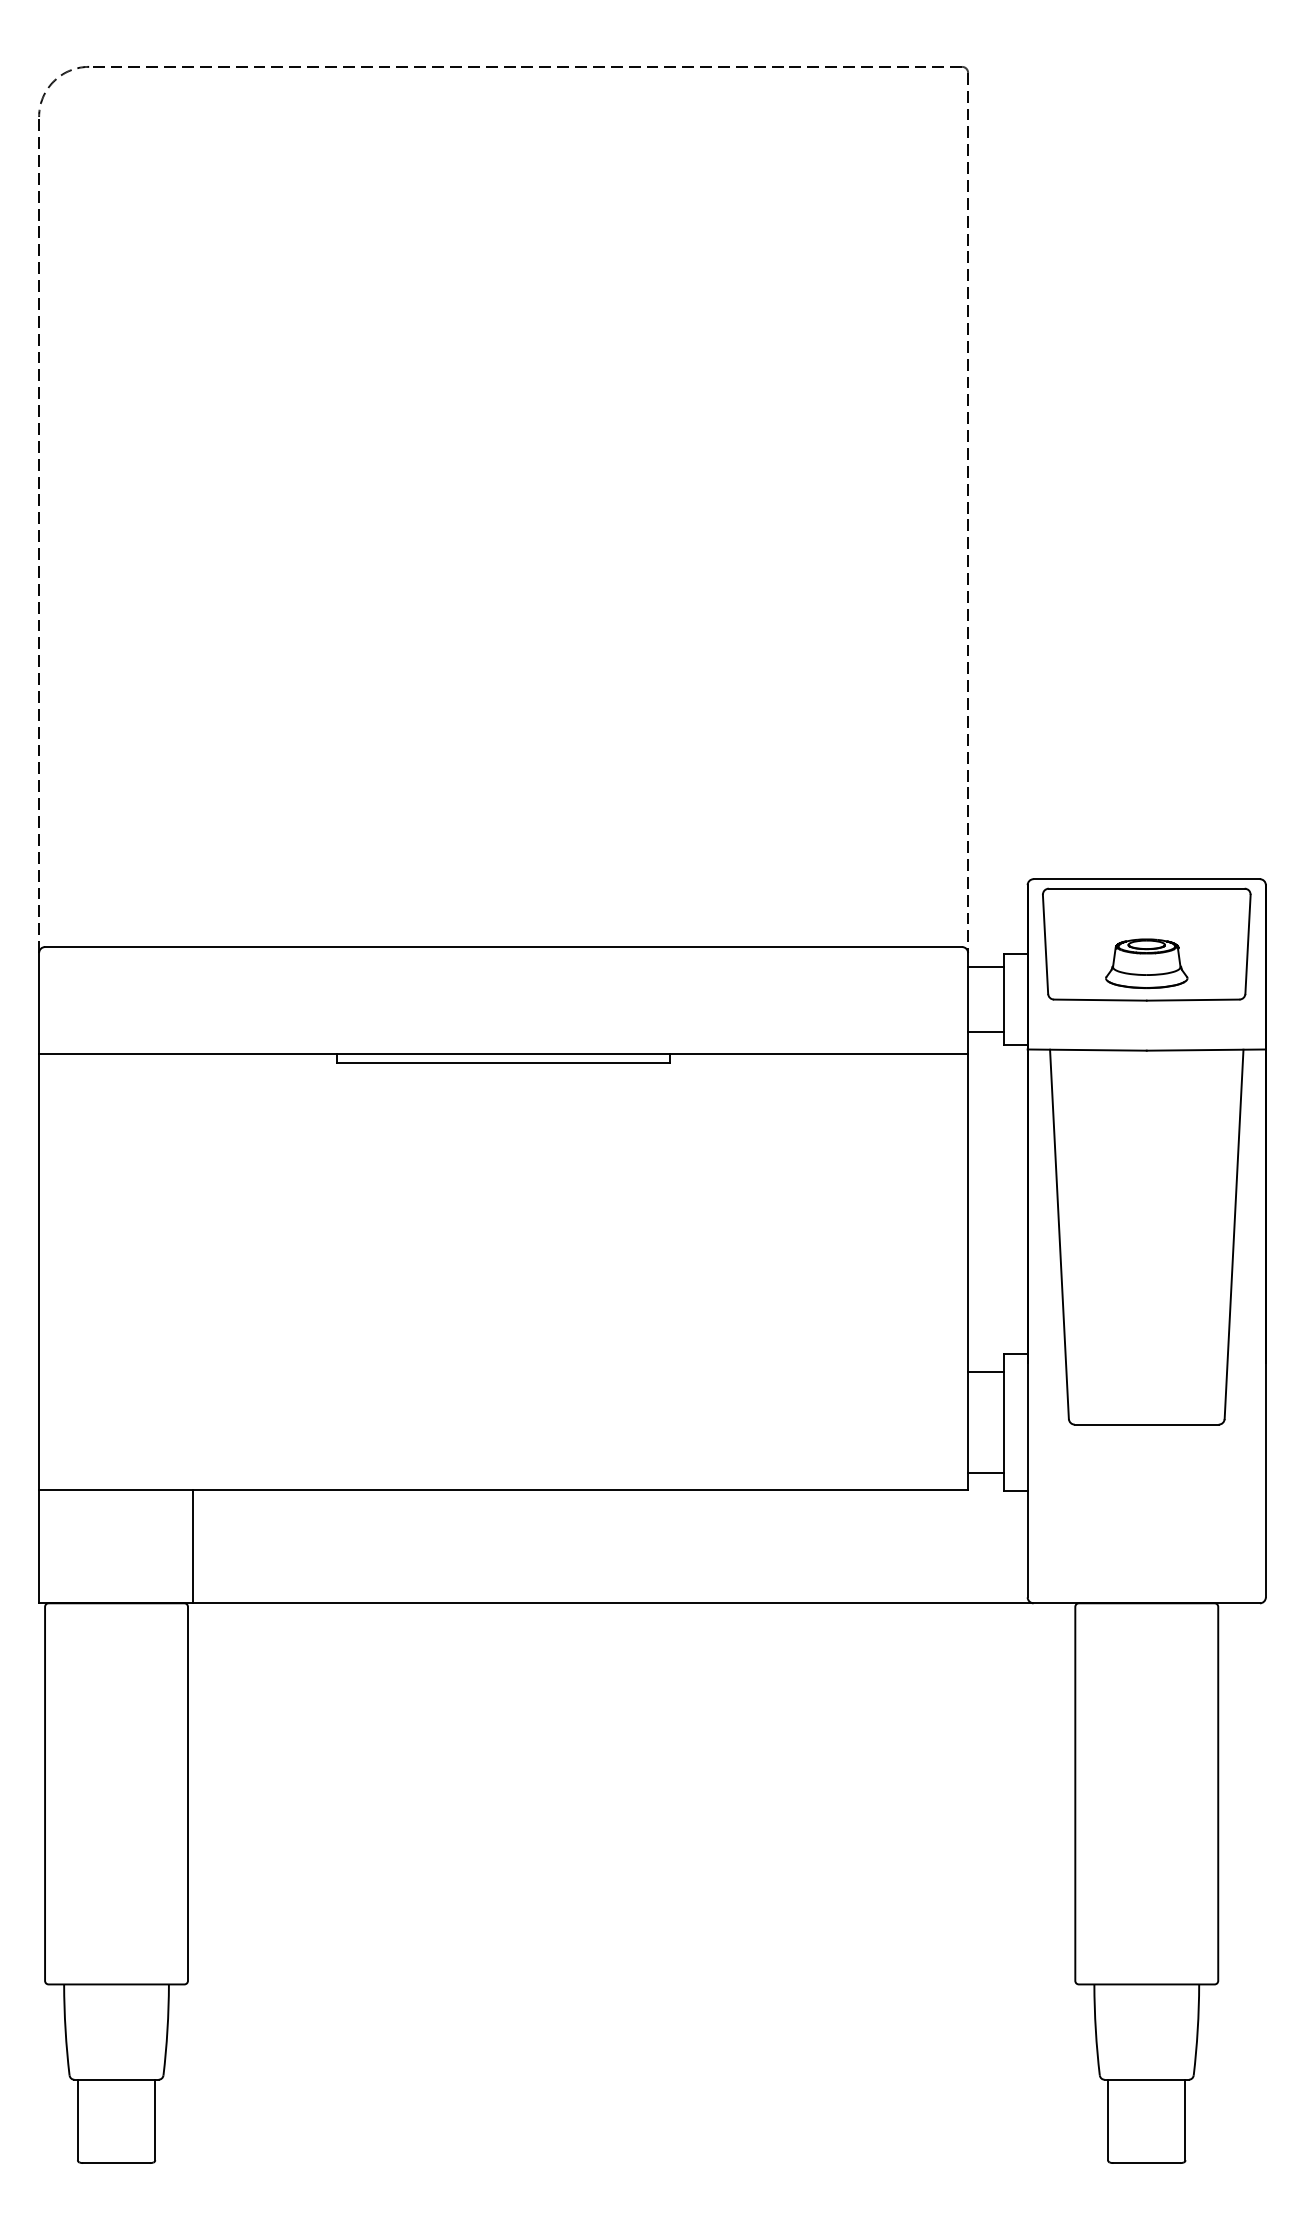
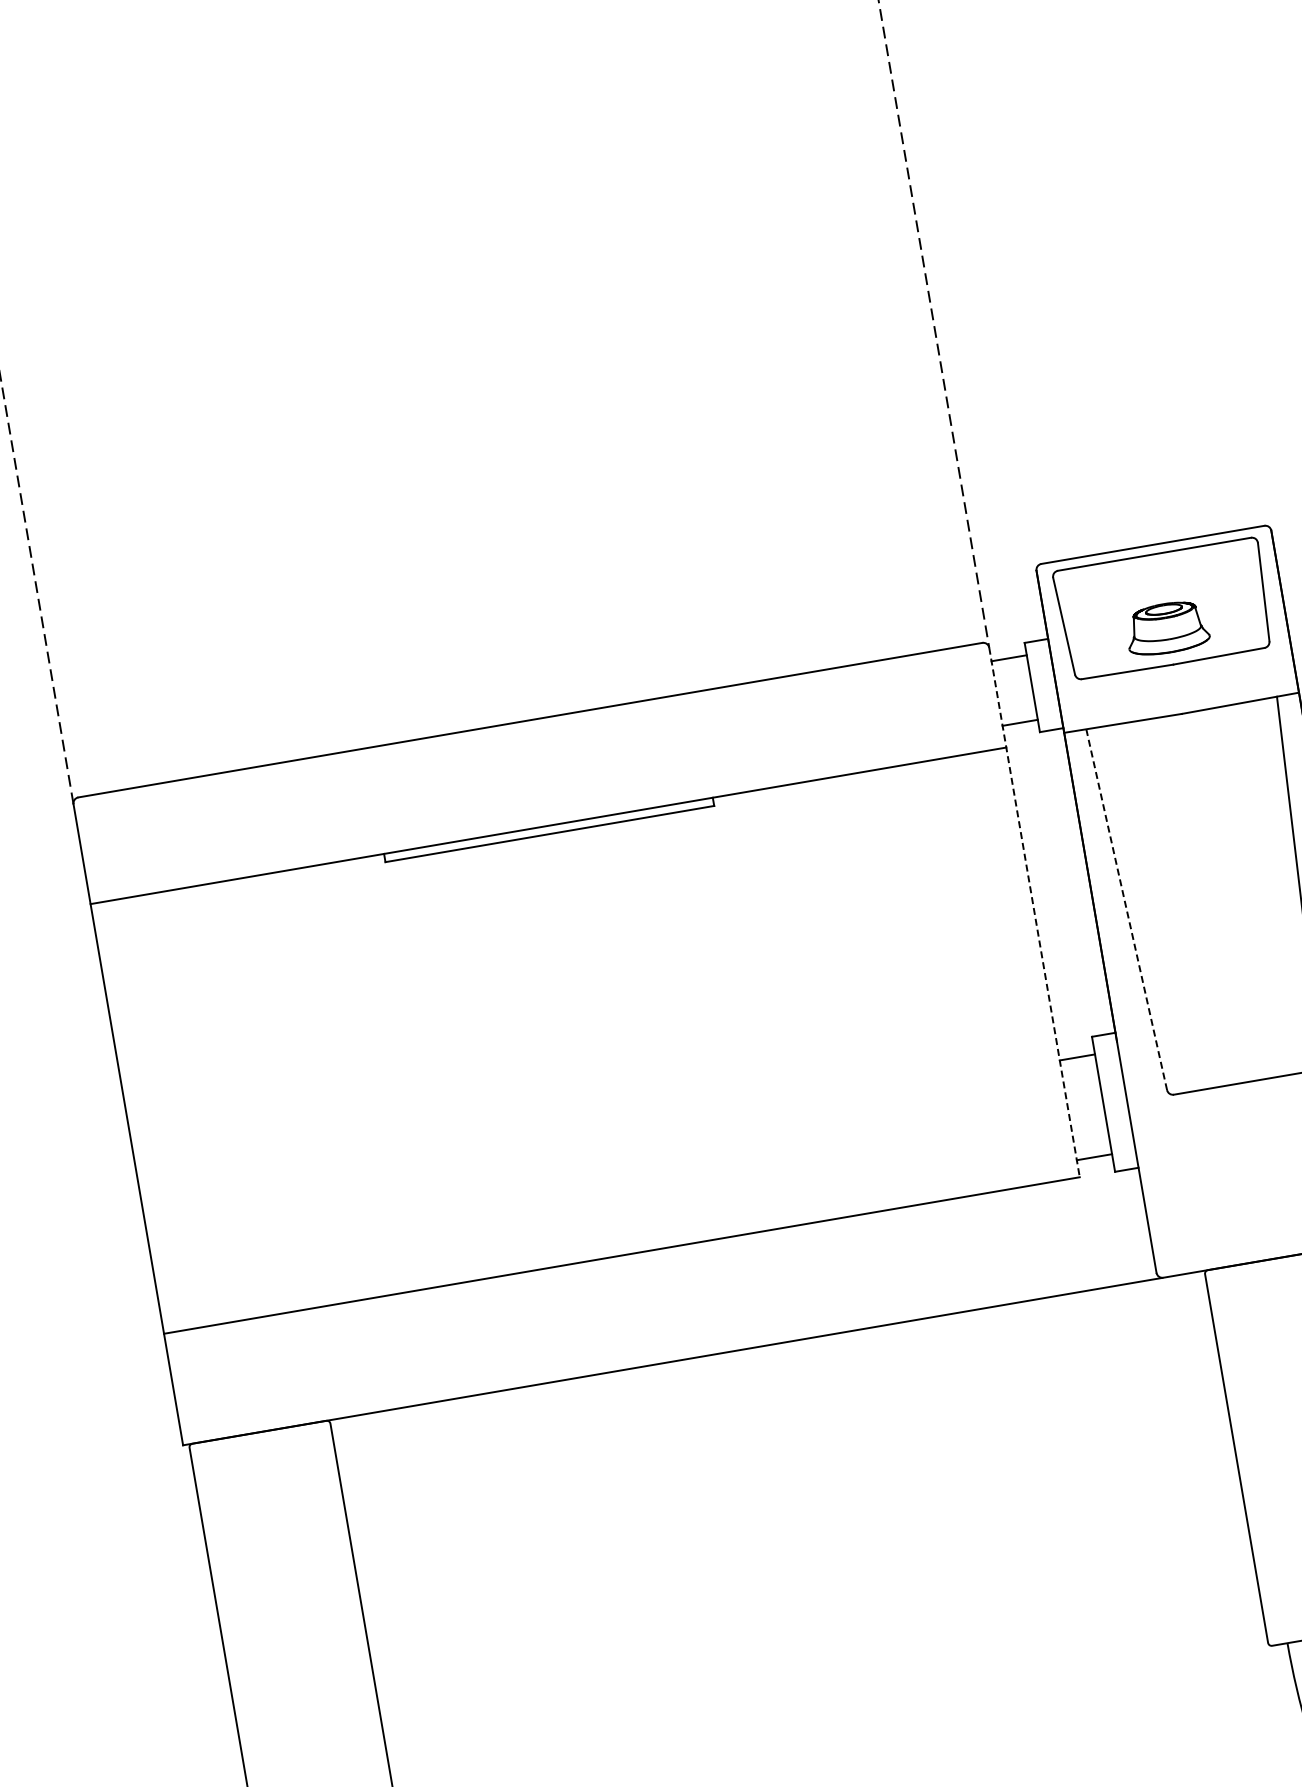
line: (968, 1221) -> (1034, 912), solid -> dashed
line: (1059, 1234) -> (1126, 909), solid -> dashed
line: (192, 1546) -> (324, 1363), removed

